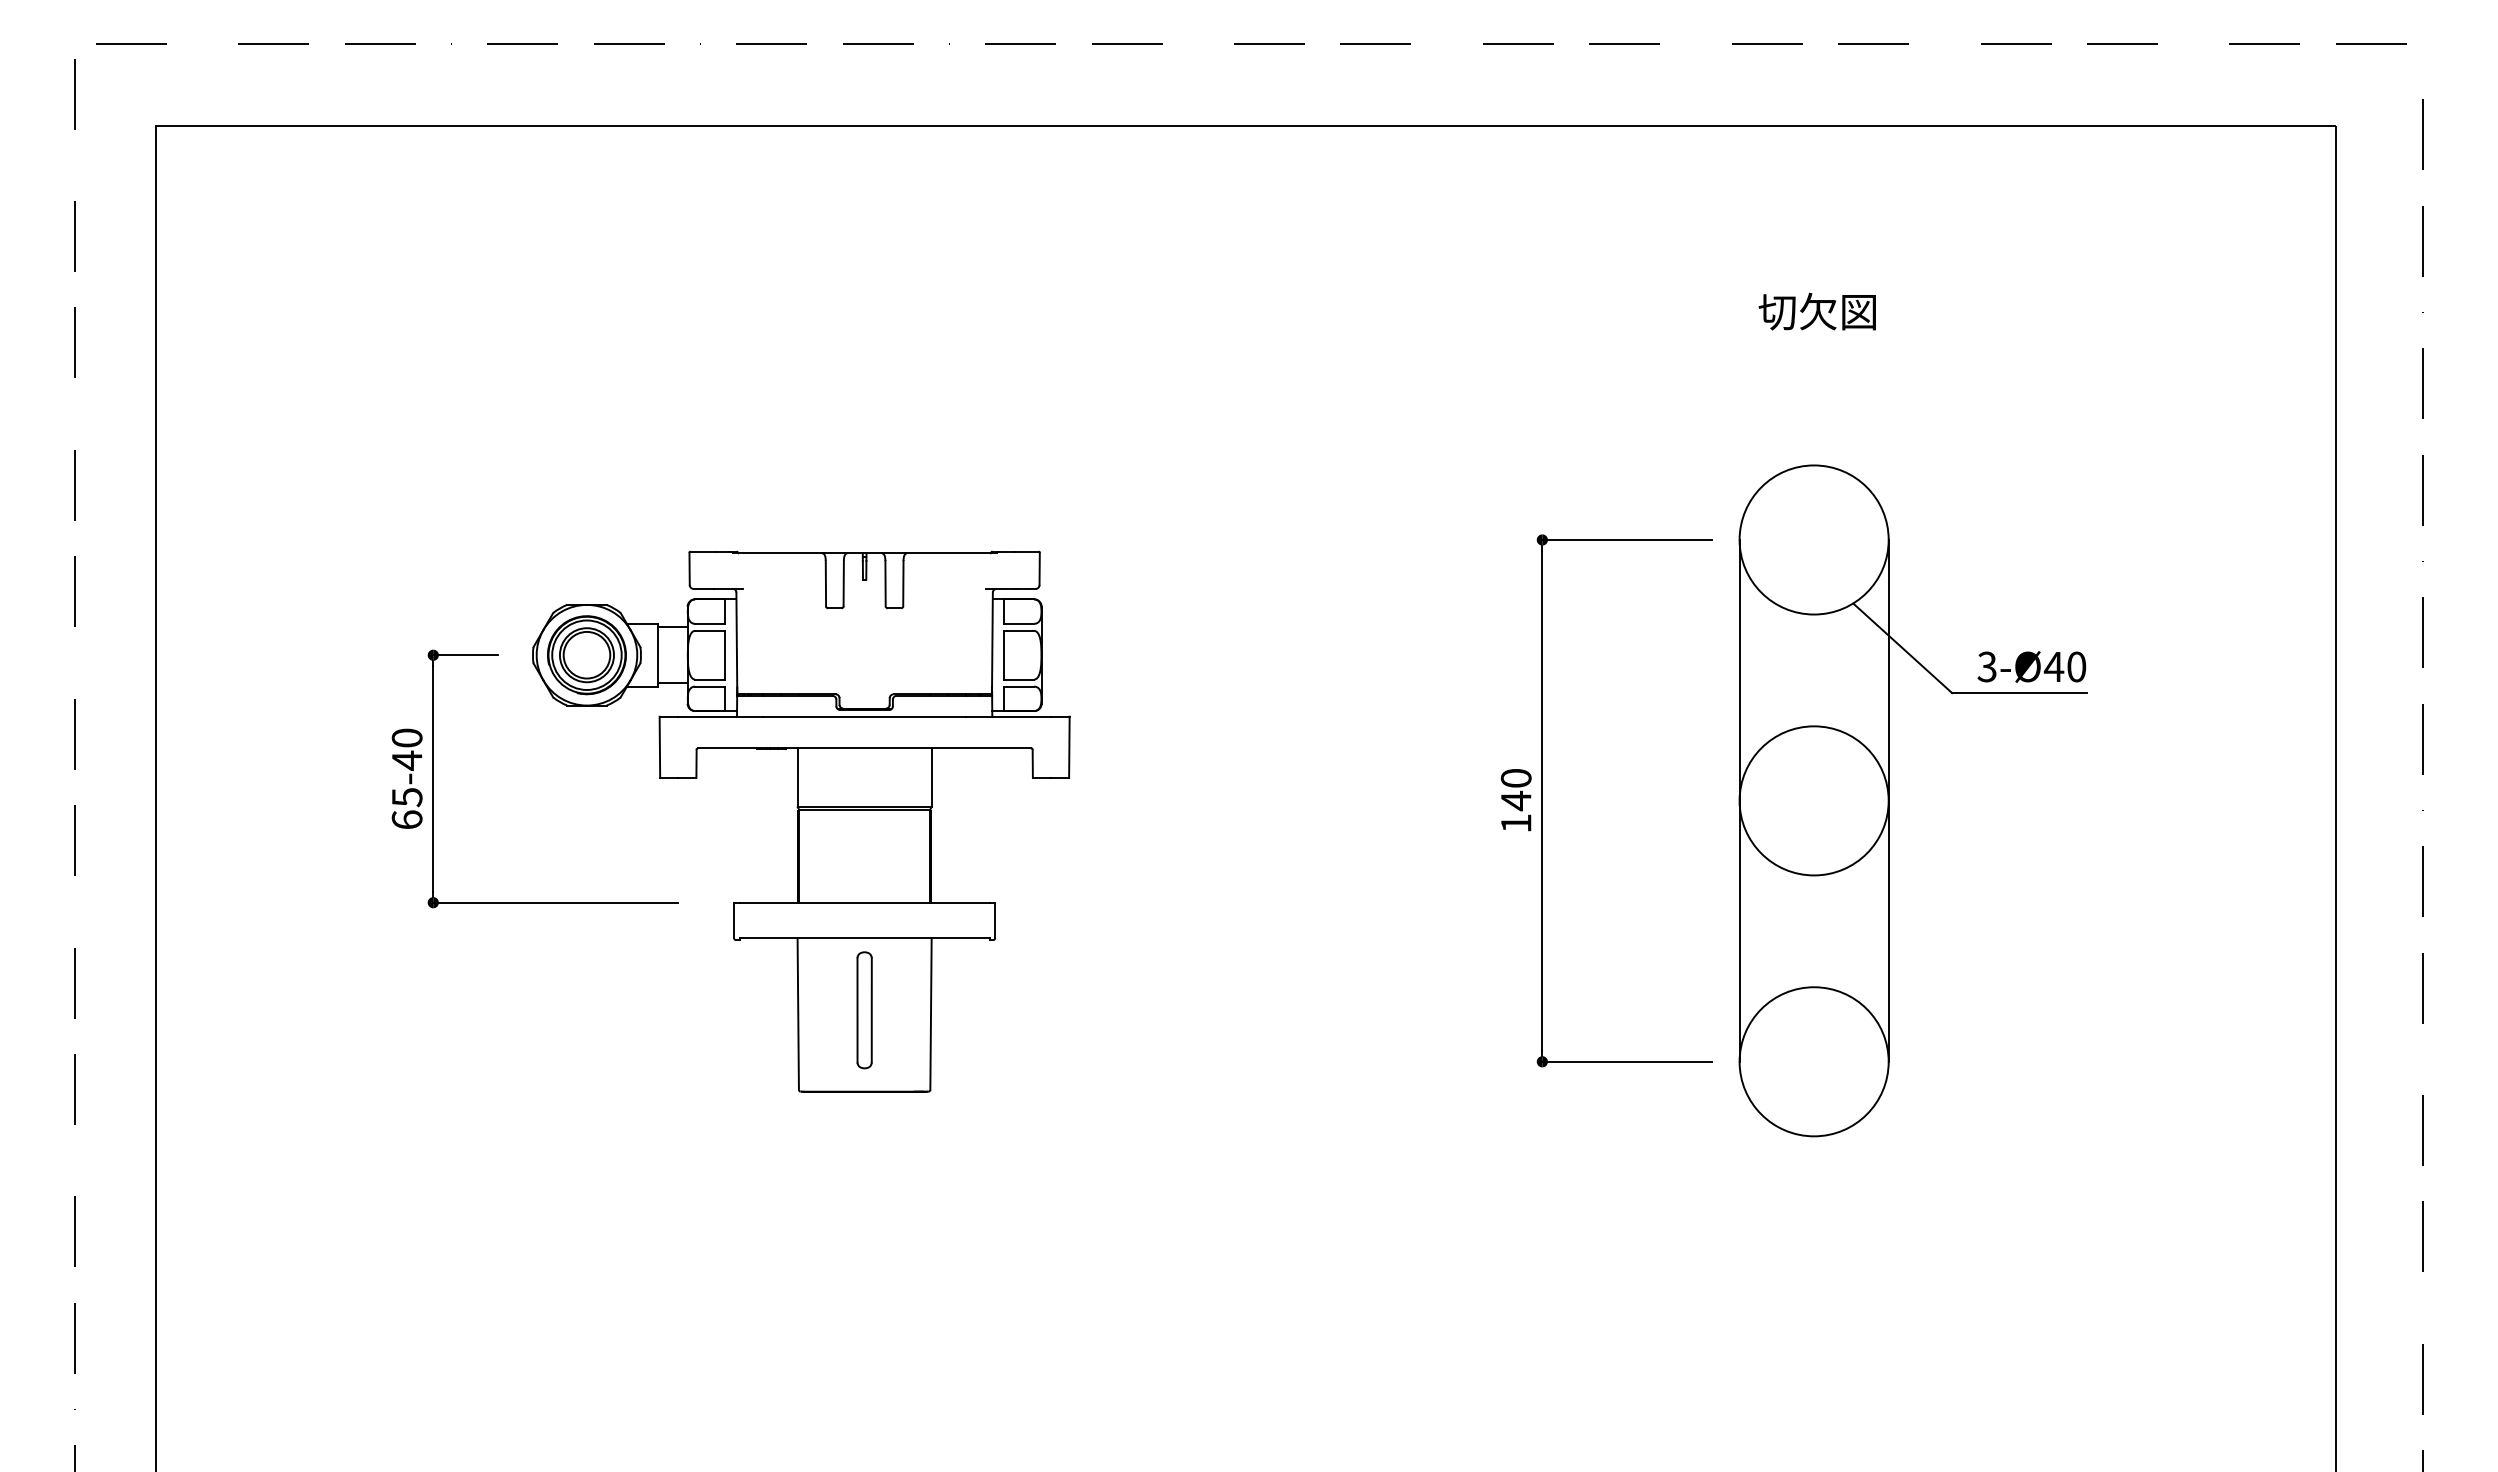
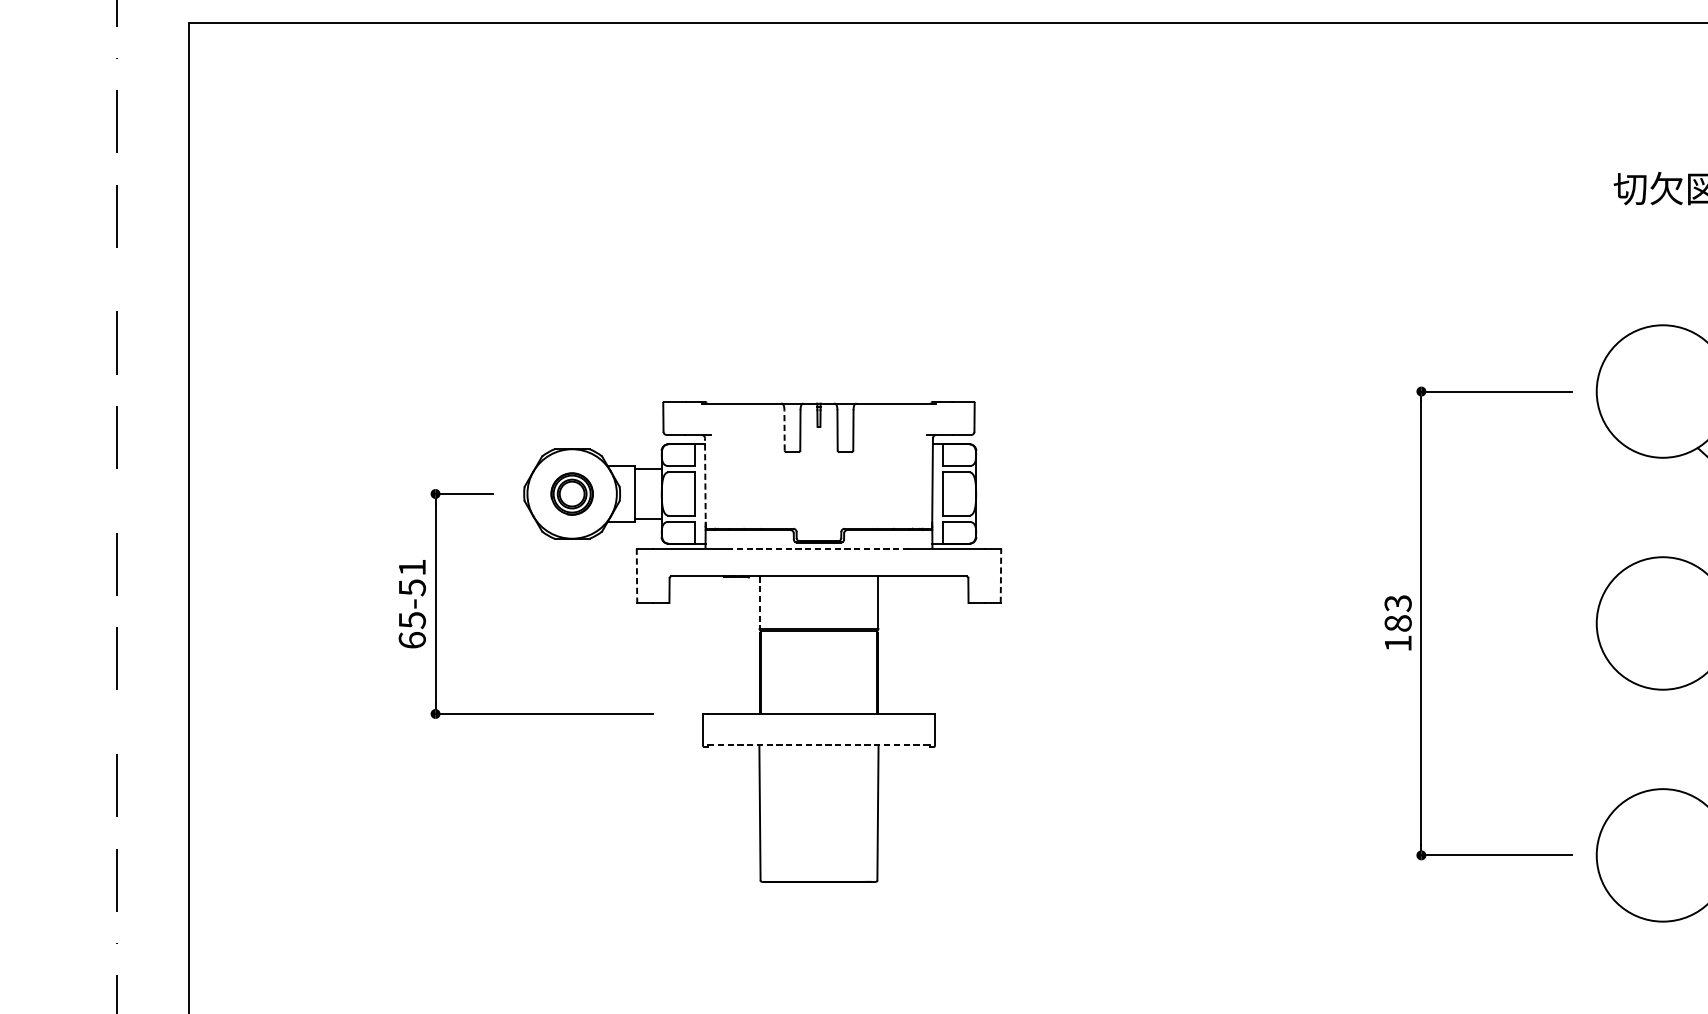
line: (825, 583) -> (784, 430), solid -> dashed
line: (736, 643) -> (705, 483), solid -> dashed
part: (586, 655) -> (571, 494), size x0.6
line: (864, 716) -> (818, 548), solid -> dashed
line: (659, 747) -> (636, 576), solid -> dashed
line: (1069, 747) -> (1001, 576), solid -> dashed
text: (406, 749) -> (411, 577), 65-40 -> 65-51
line: (797, 777) -> (759, 602), solid -> dashed
text: (1516, 790) -> (1398, 614), 140 -> 183
line: (1739, 800) -> (1596, 623), removed
line: (864, 938) -> (818, 745), solid -> dashed
part: (864, 1010) -> (818, 809), removed

